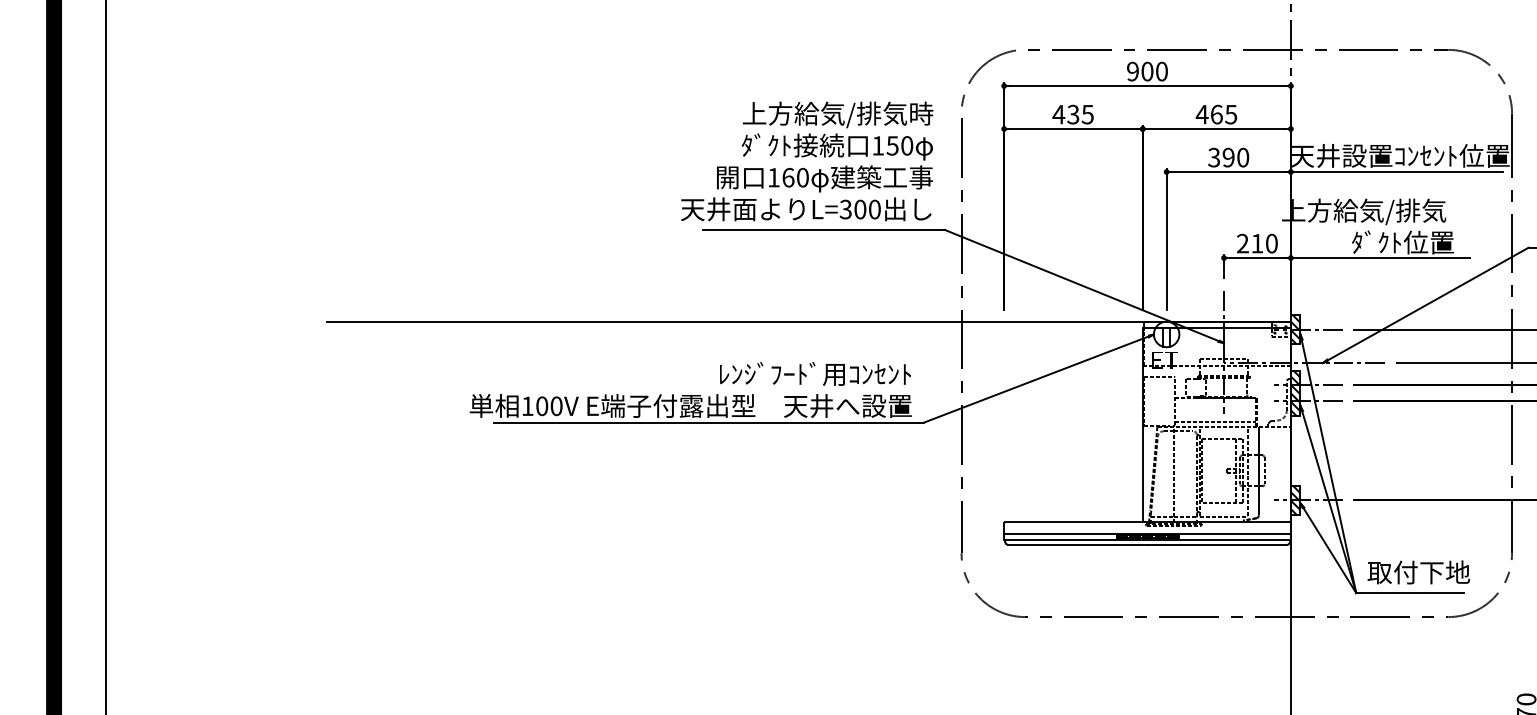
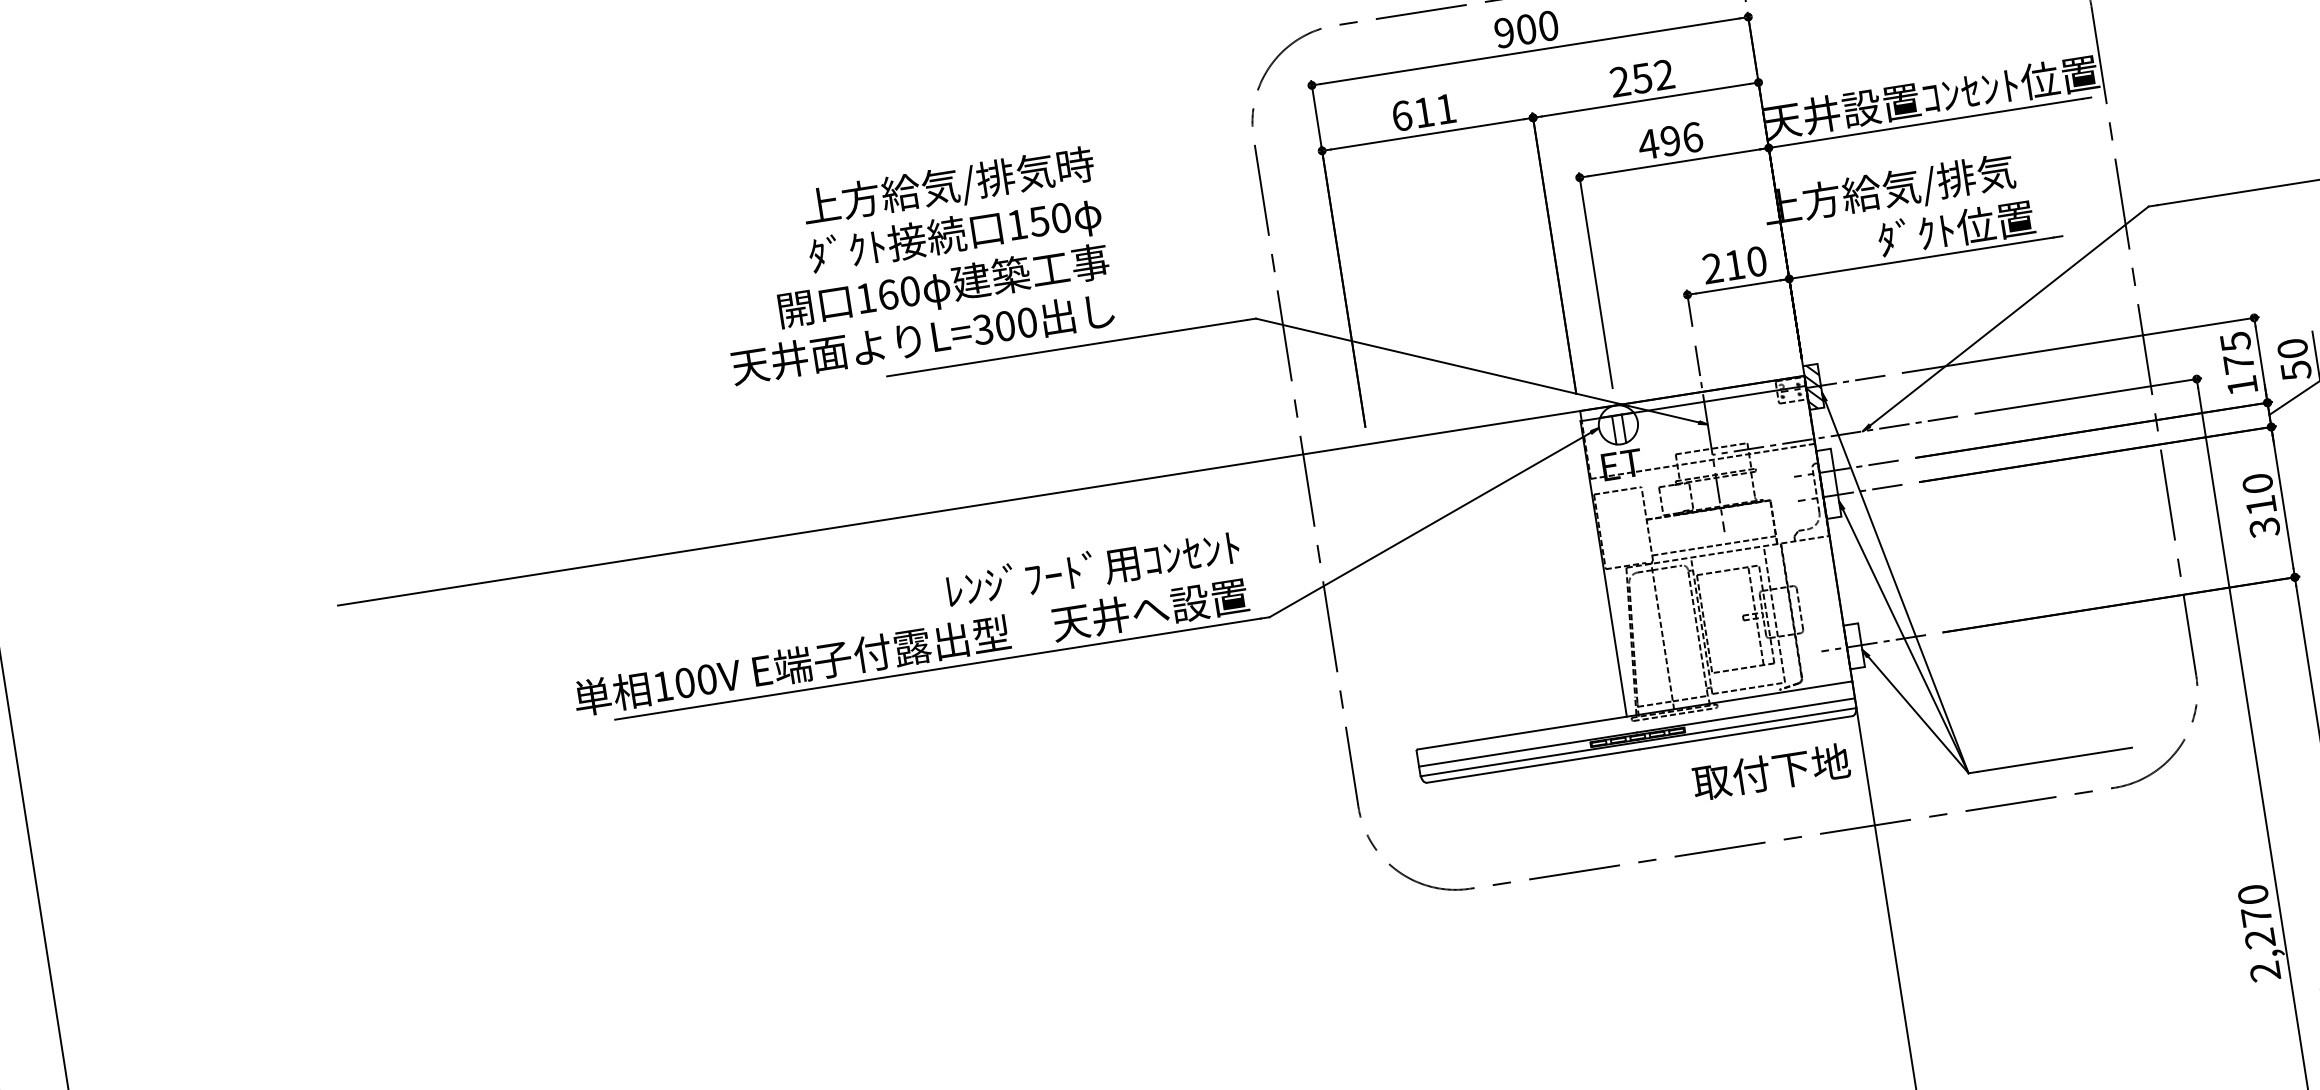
text: (1072, 114) -> (1422, 112), 435 -> 611
text: (1216, 114) -> (1641, 78), 465 -> 252
text: (1228, 157) -> (1670, 140), 390 -> 496
text: (807, 161) -> (913, 265), moved
hatch: (1295, 393) -> (1828, 484), removed
hatch: (1295, 499) -> (1853, 645), removed
text: (1418, 572) -> (1770, 772), moved

